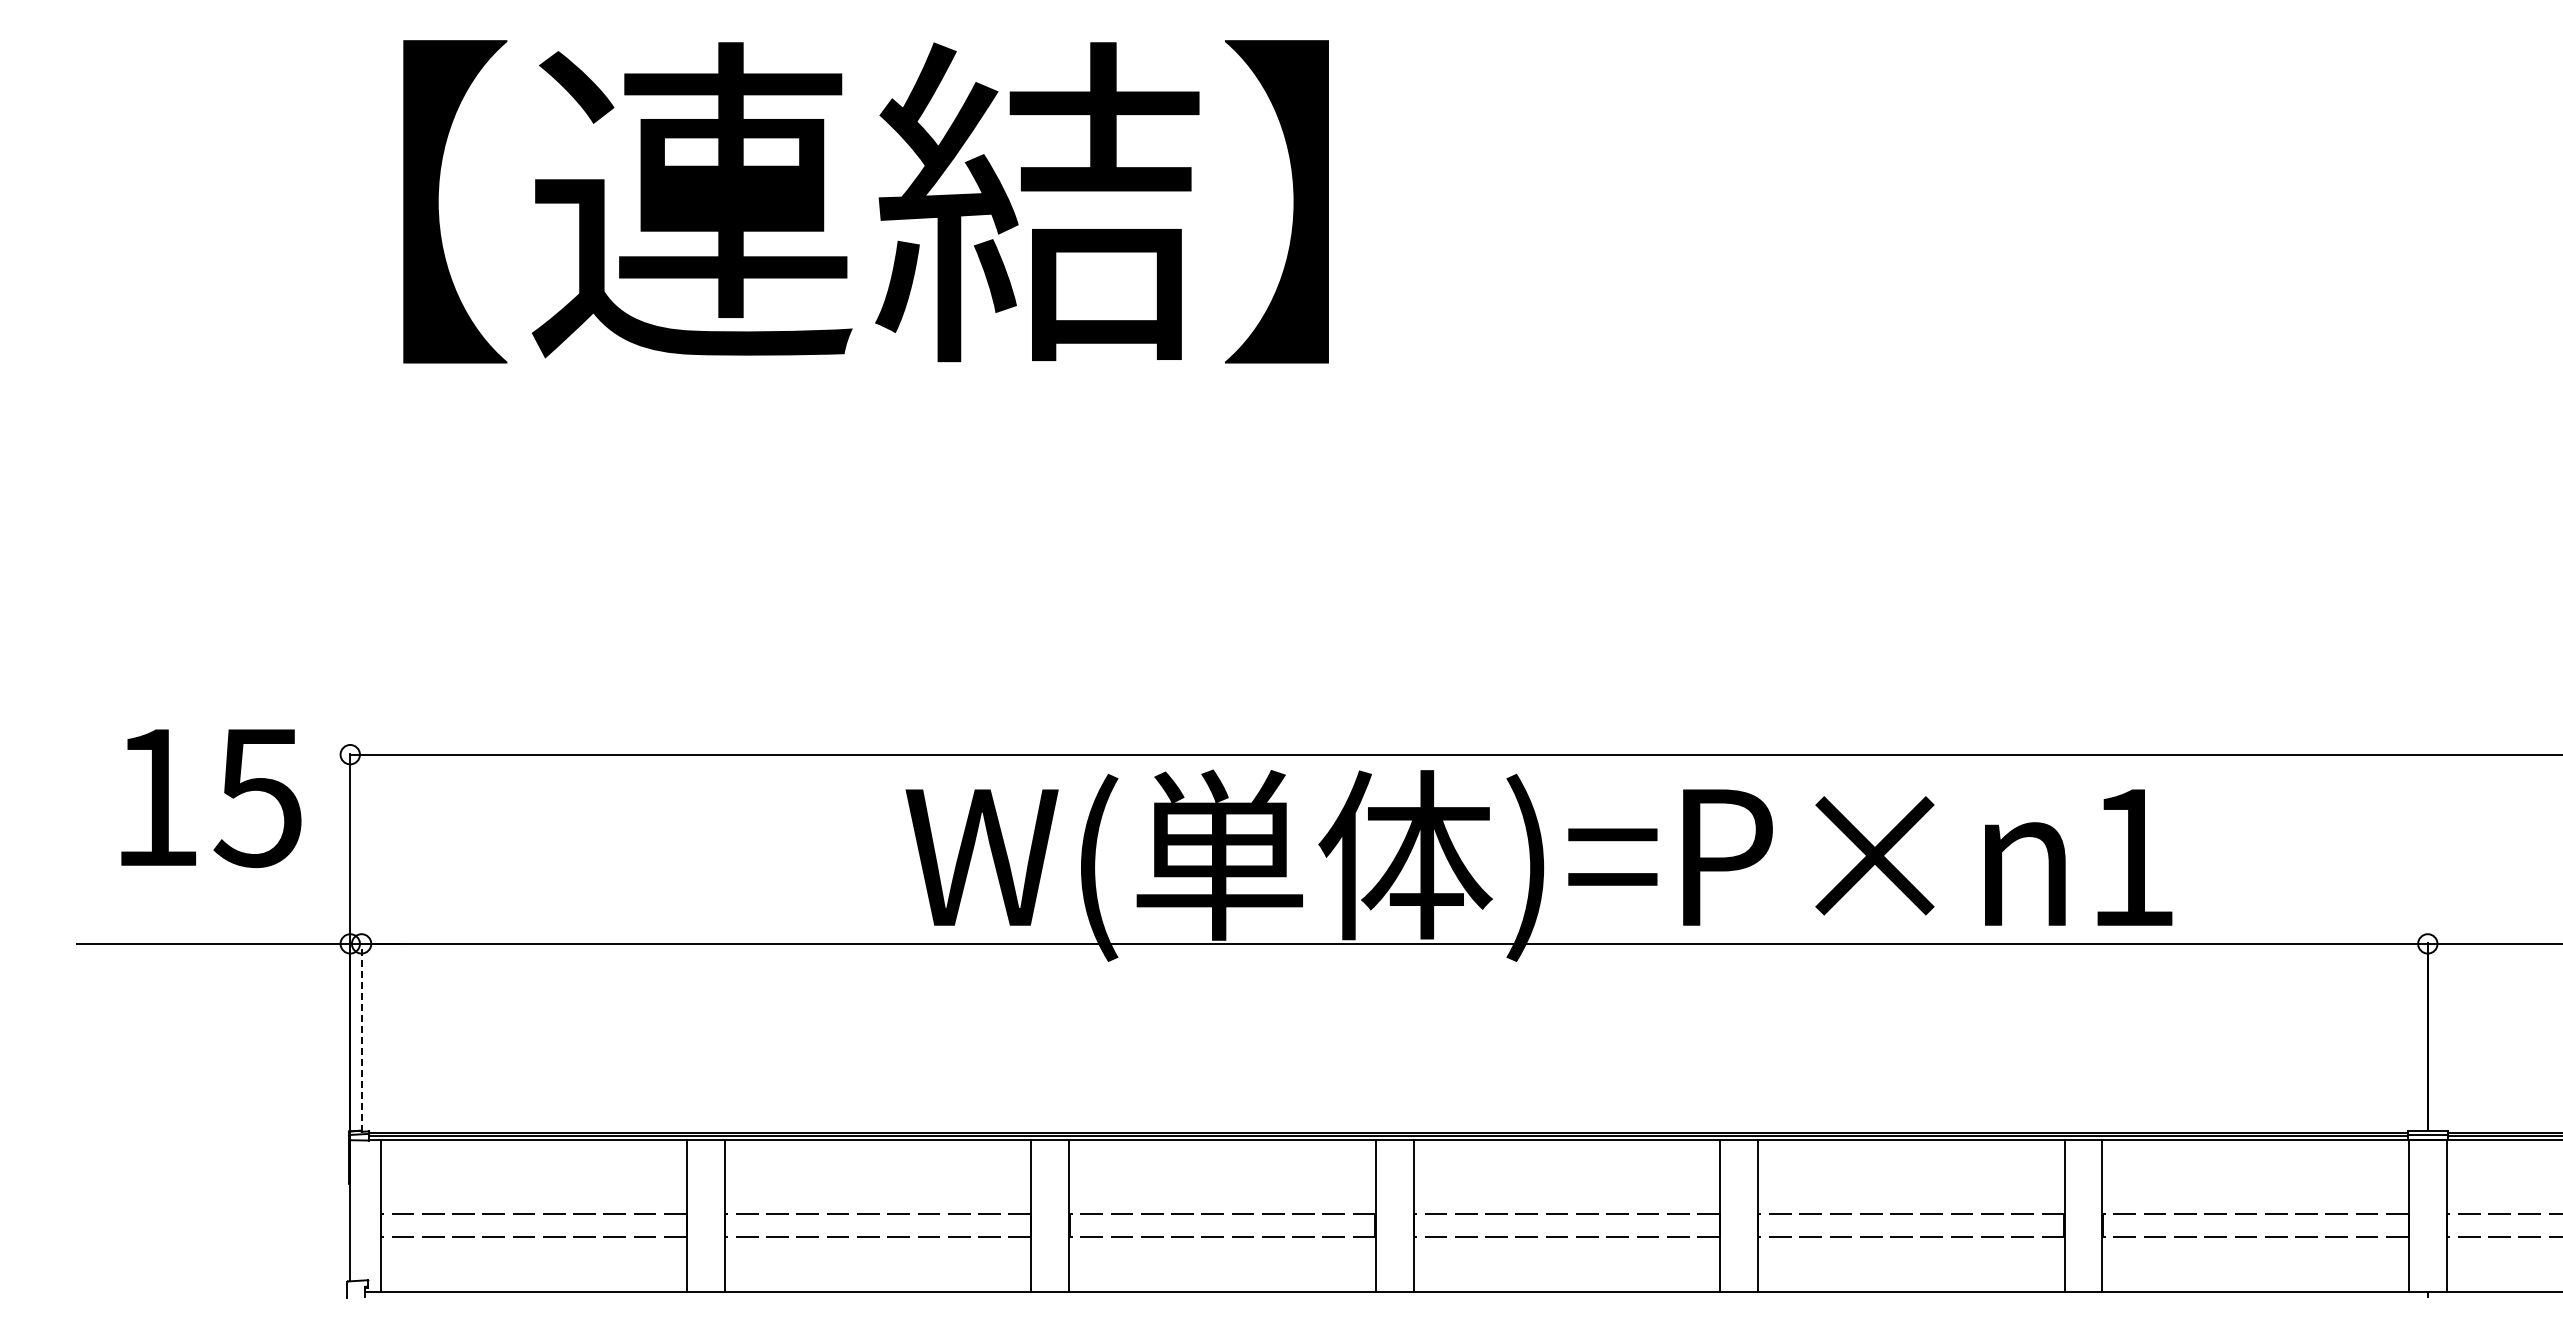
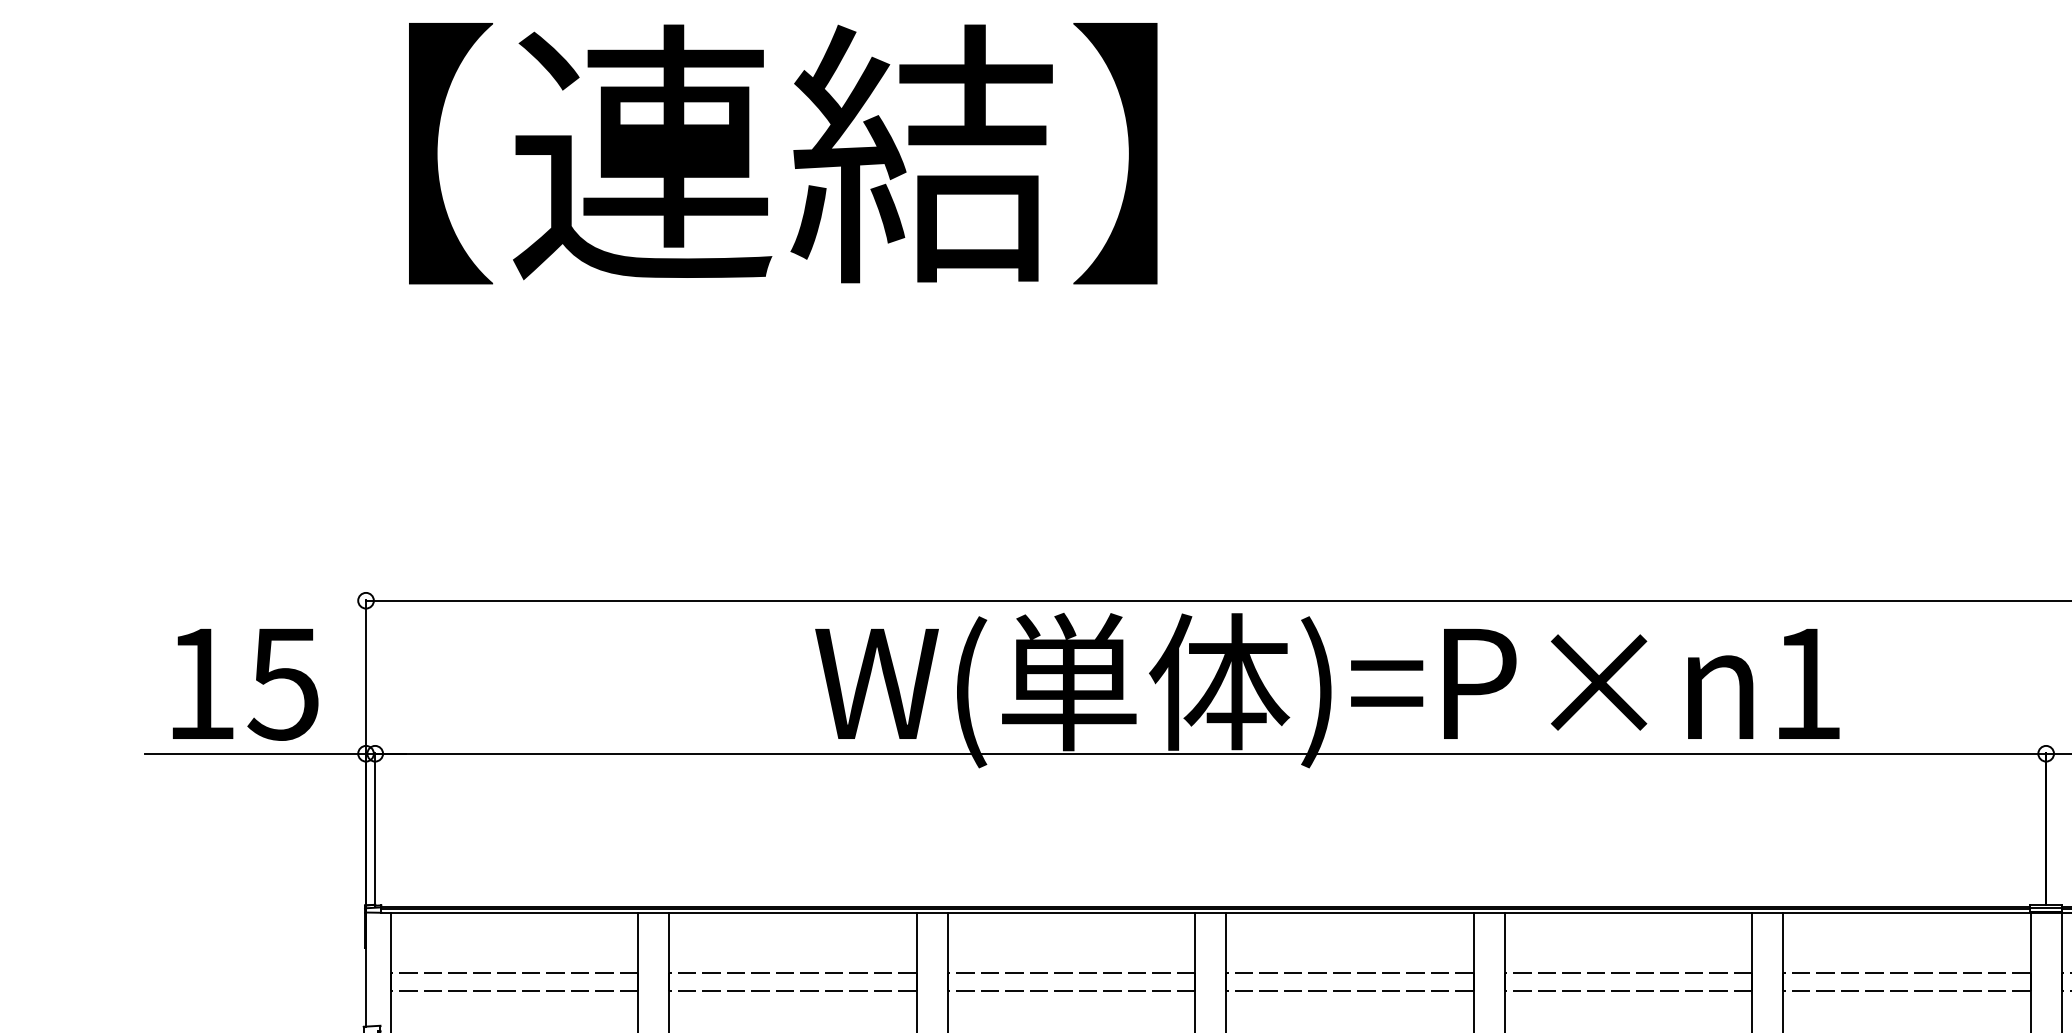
text: (211, 798) -> (245, 684), moved
line: (361, 1036) -> (375, 828), dashed -> solid

